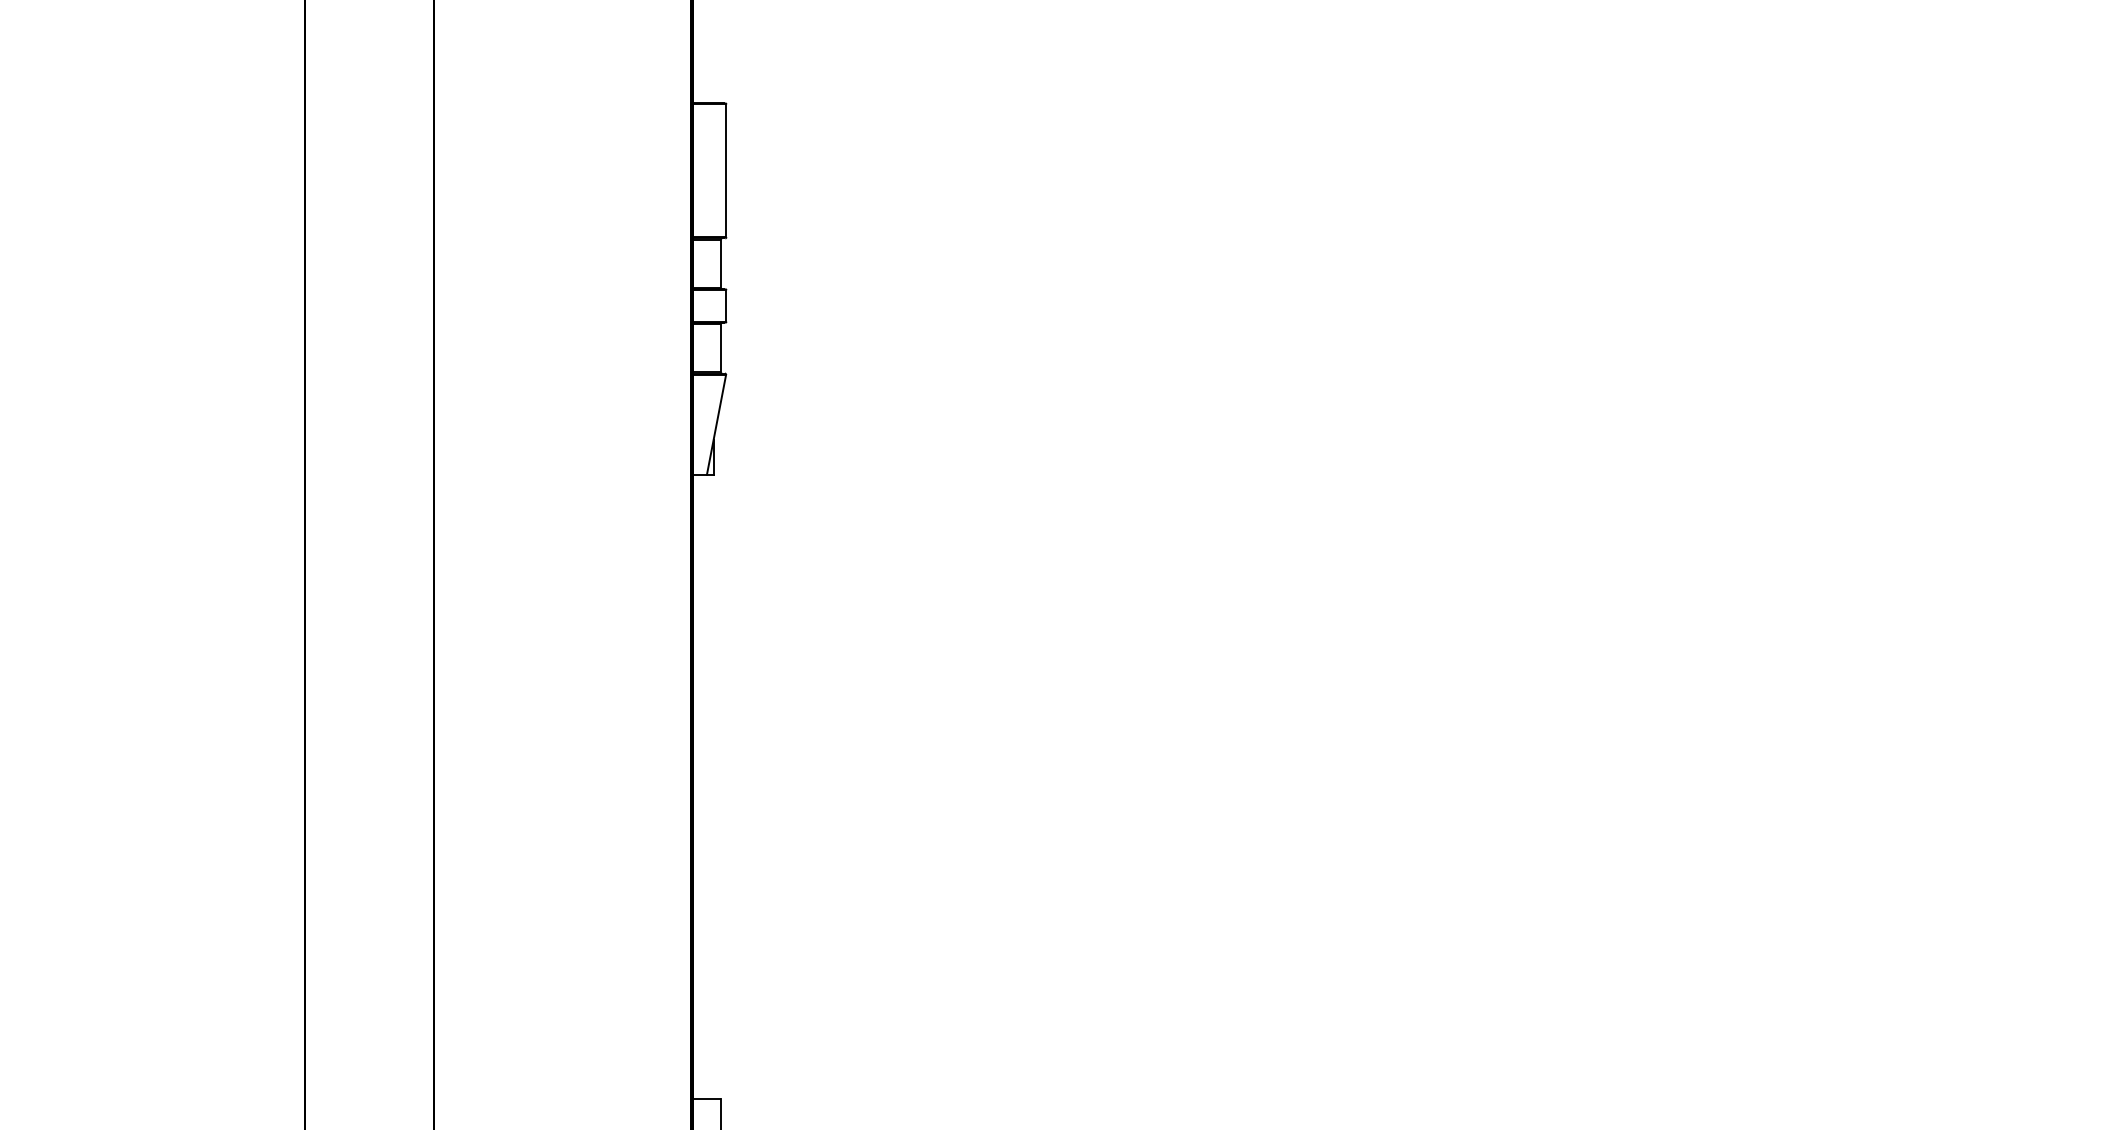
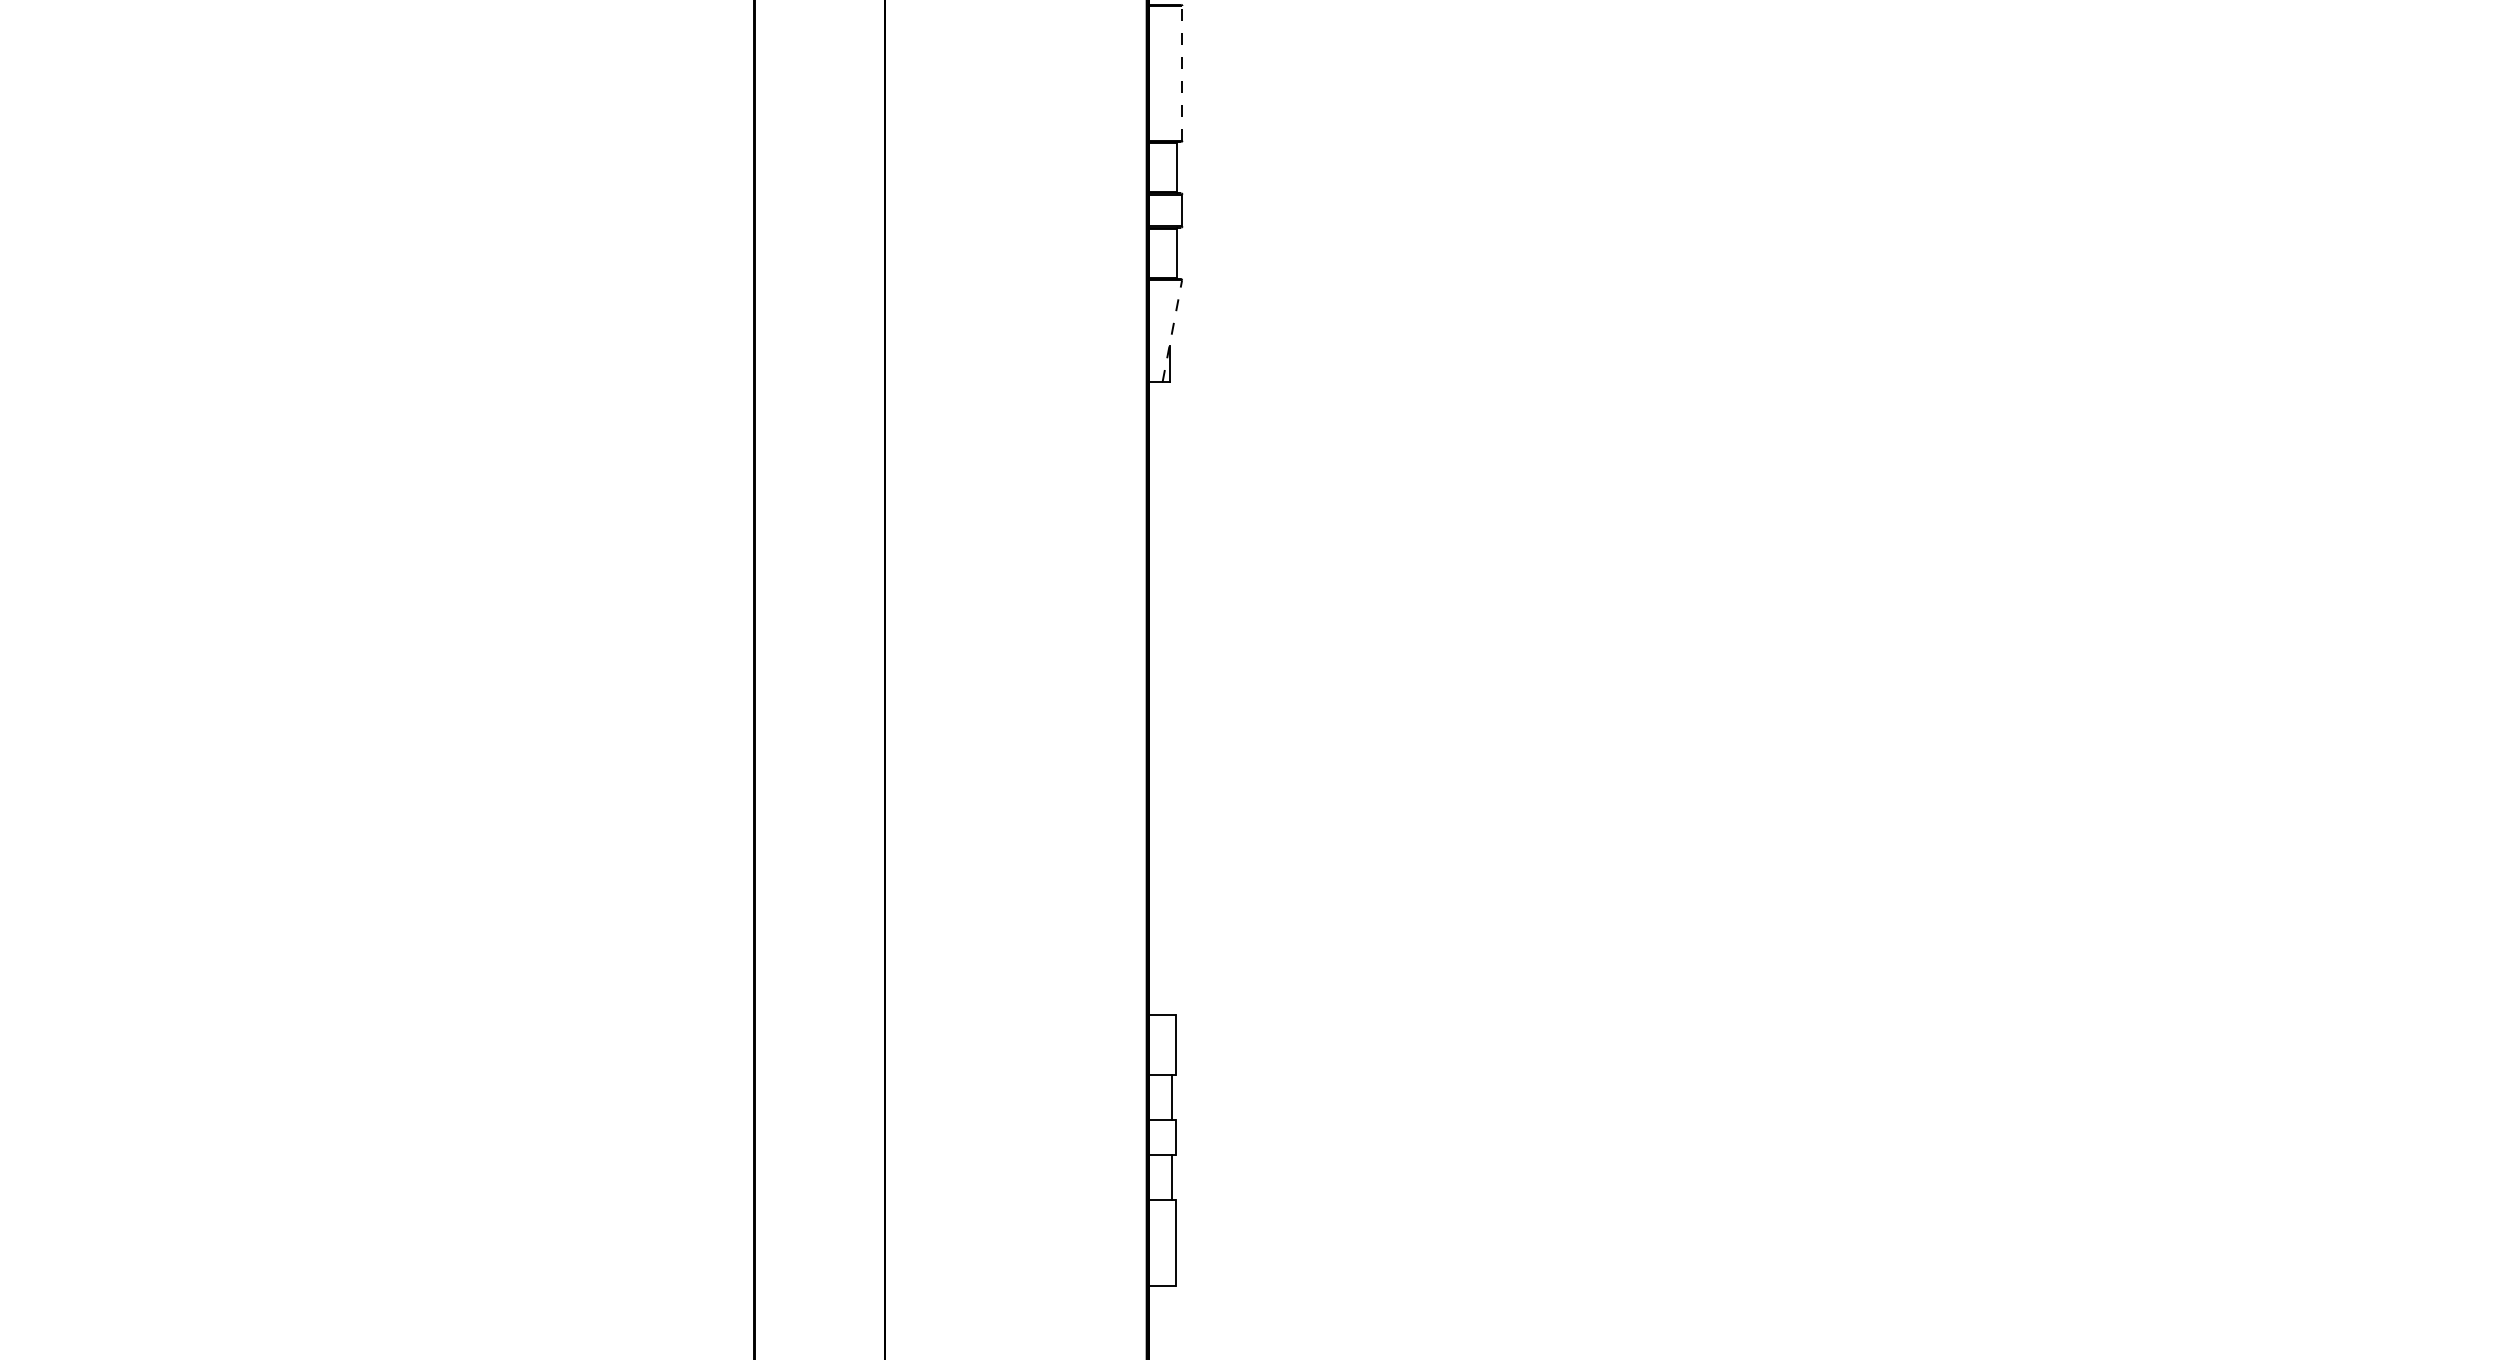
line: (726, 169) -> (1182, 72), solid -> dashed
line: (716, 425) -> (1172, 331), solid -> dashed

